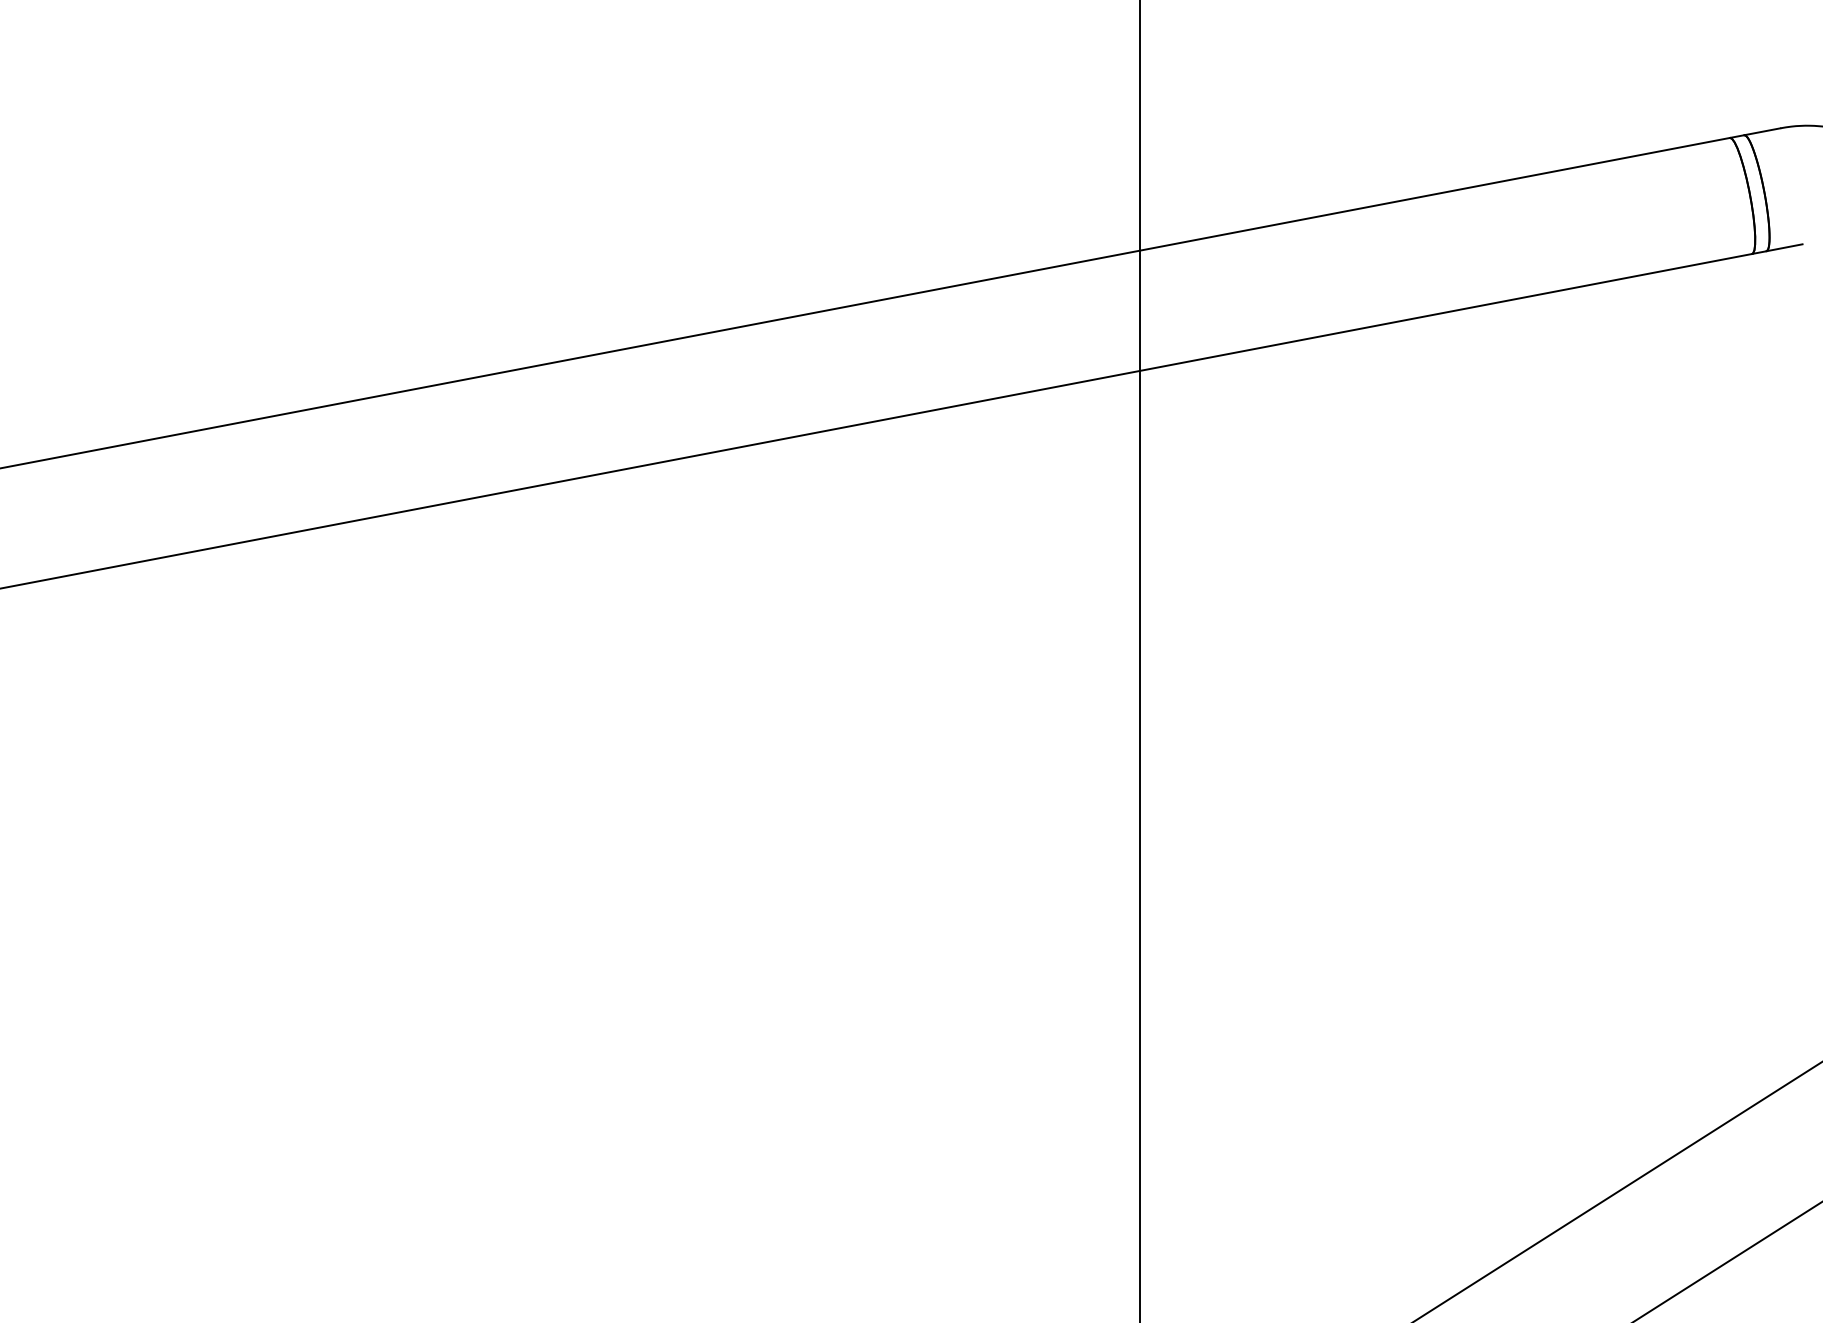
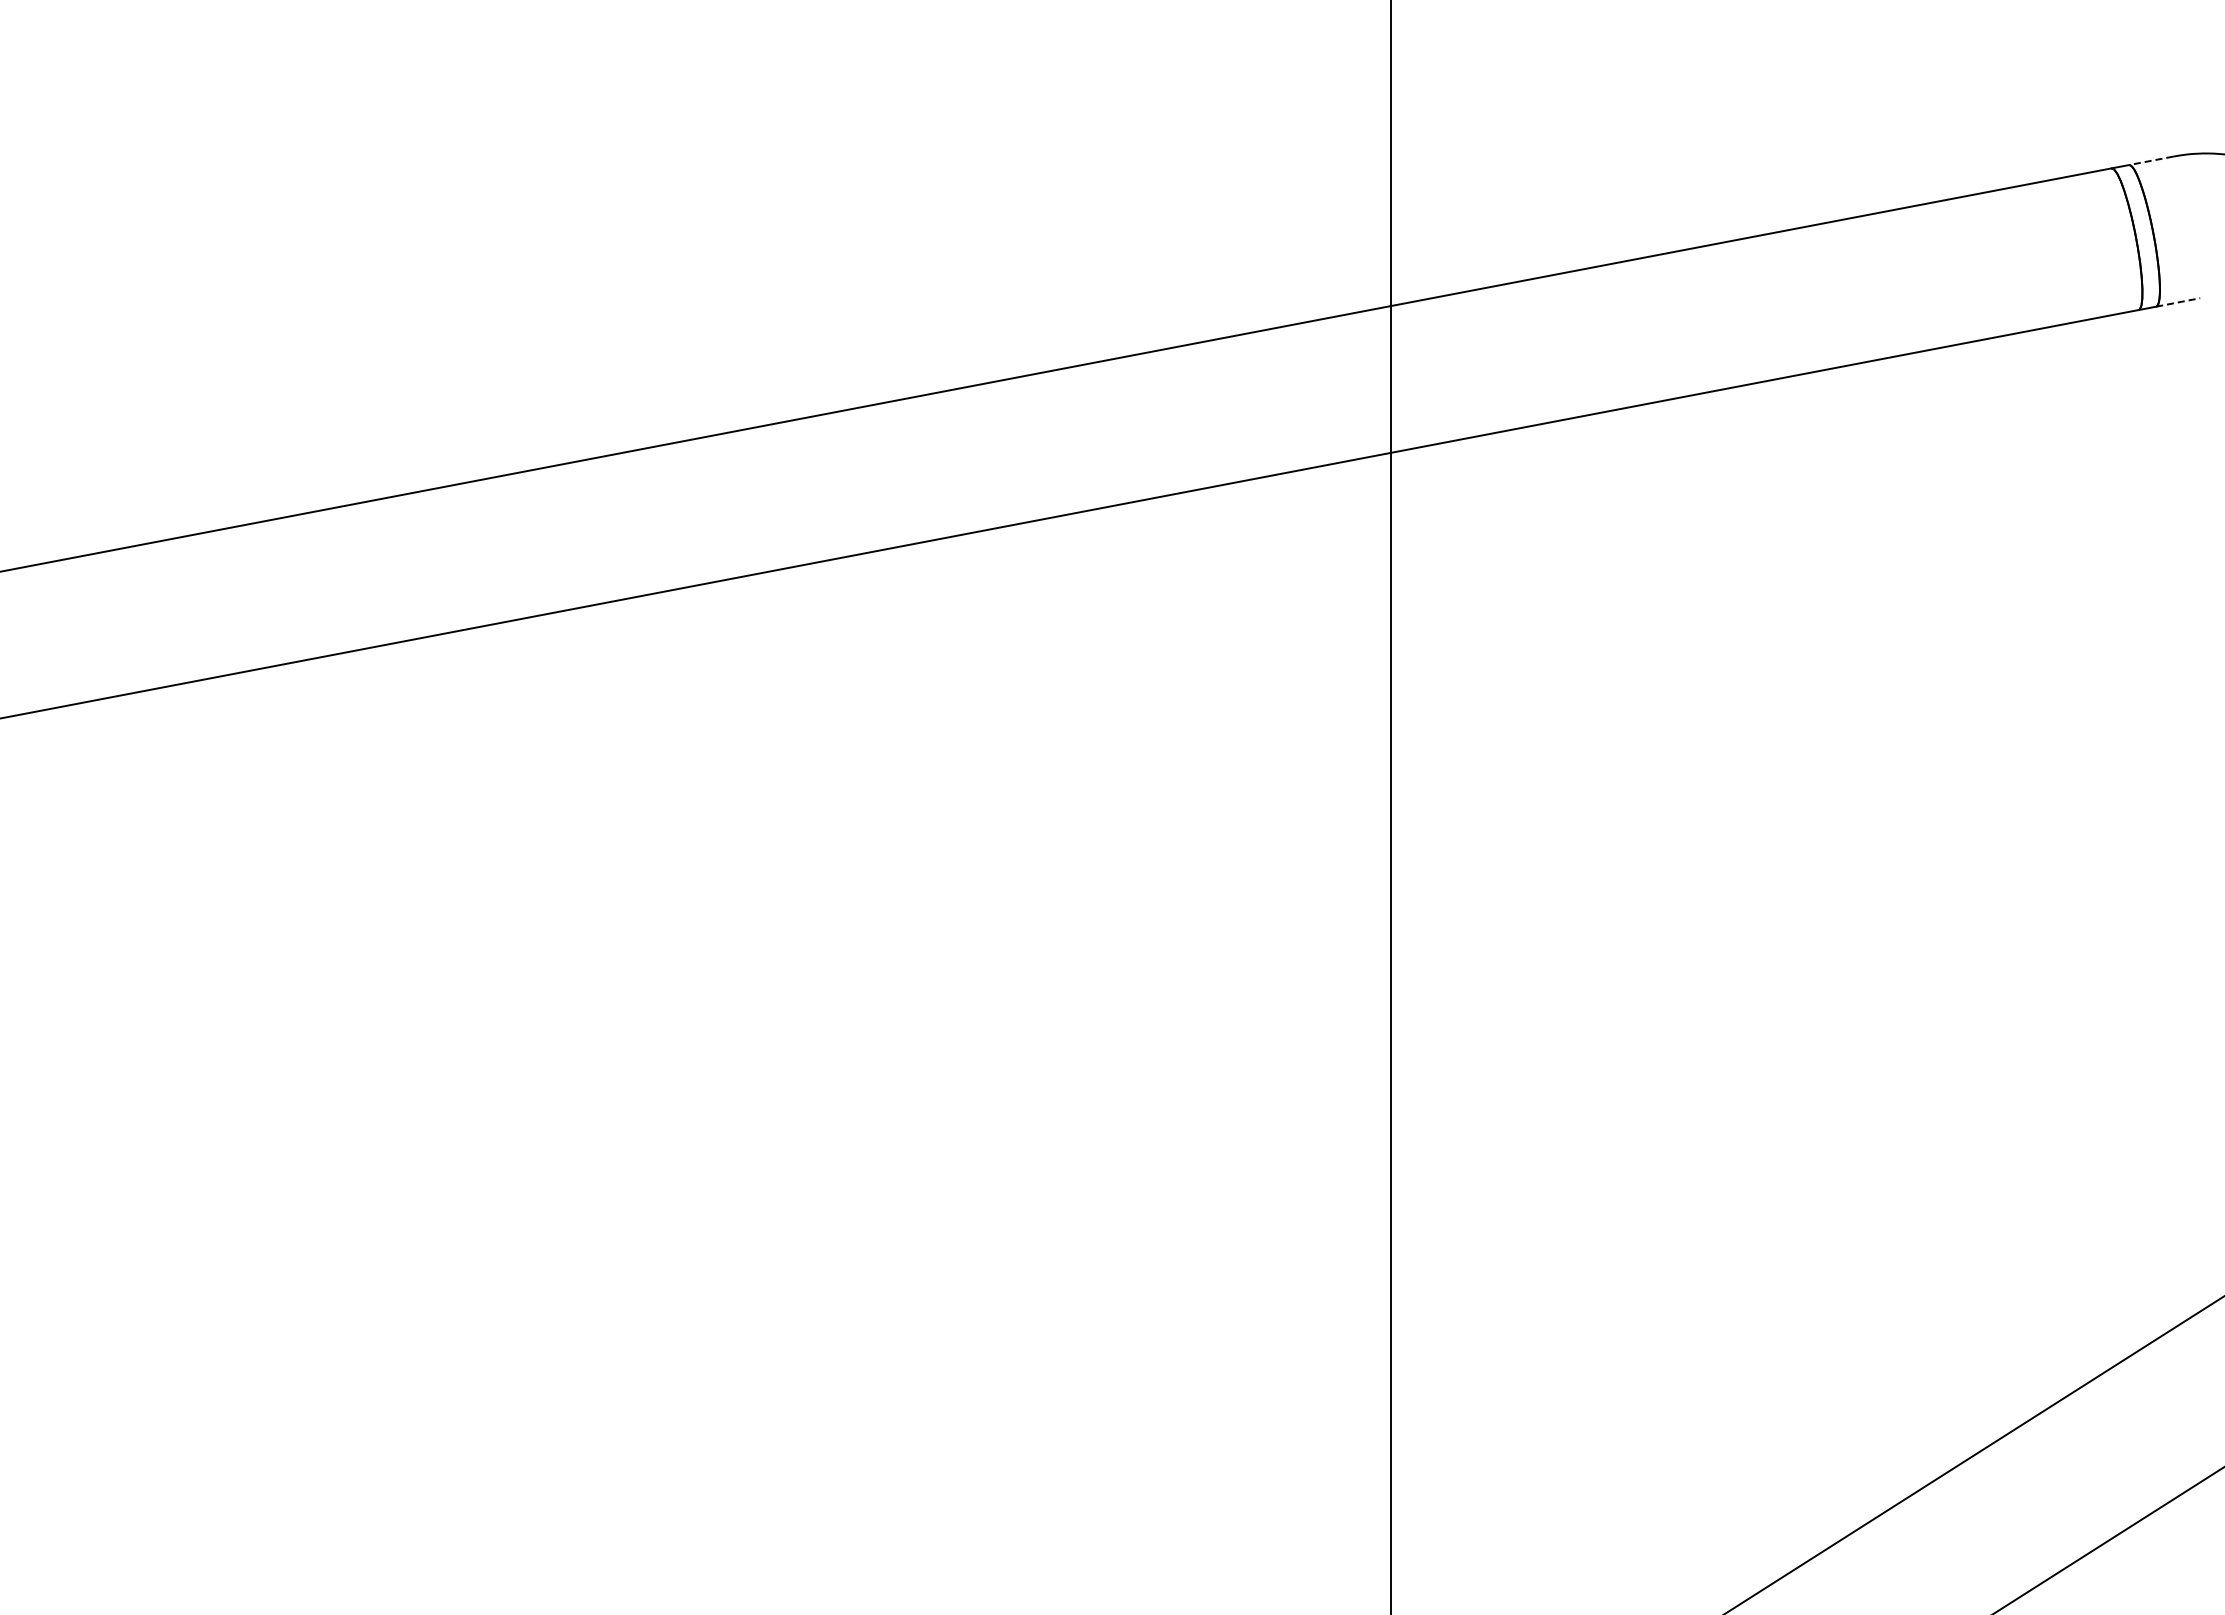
line: (1761, 131) -> (2150, 160), solid -> dashed
line: (1784, 247) -> (2178, 302), solid -> dashed

